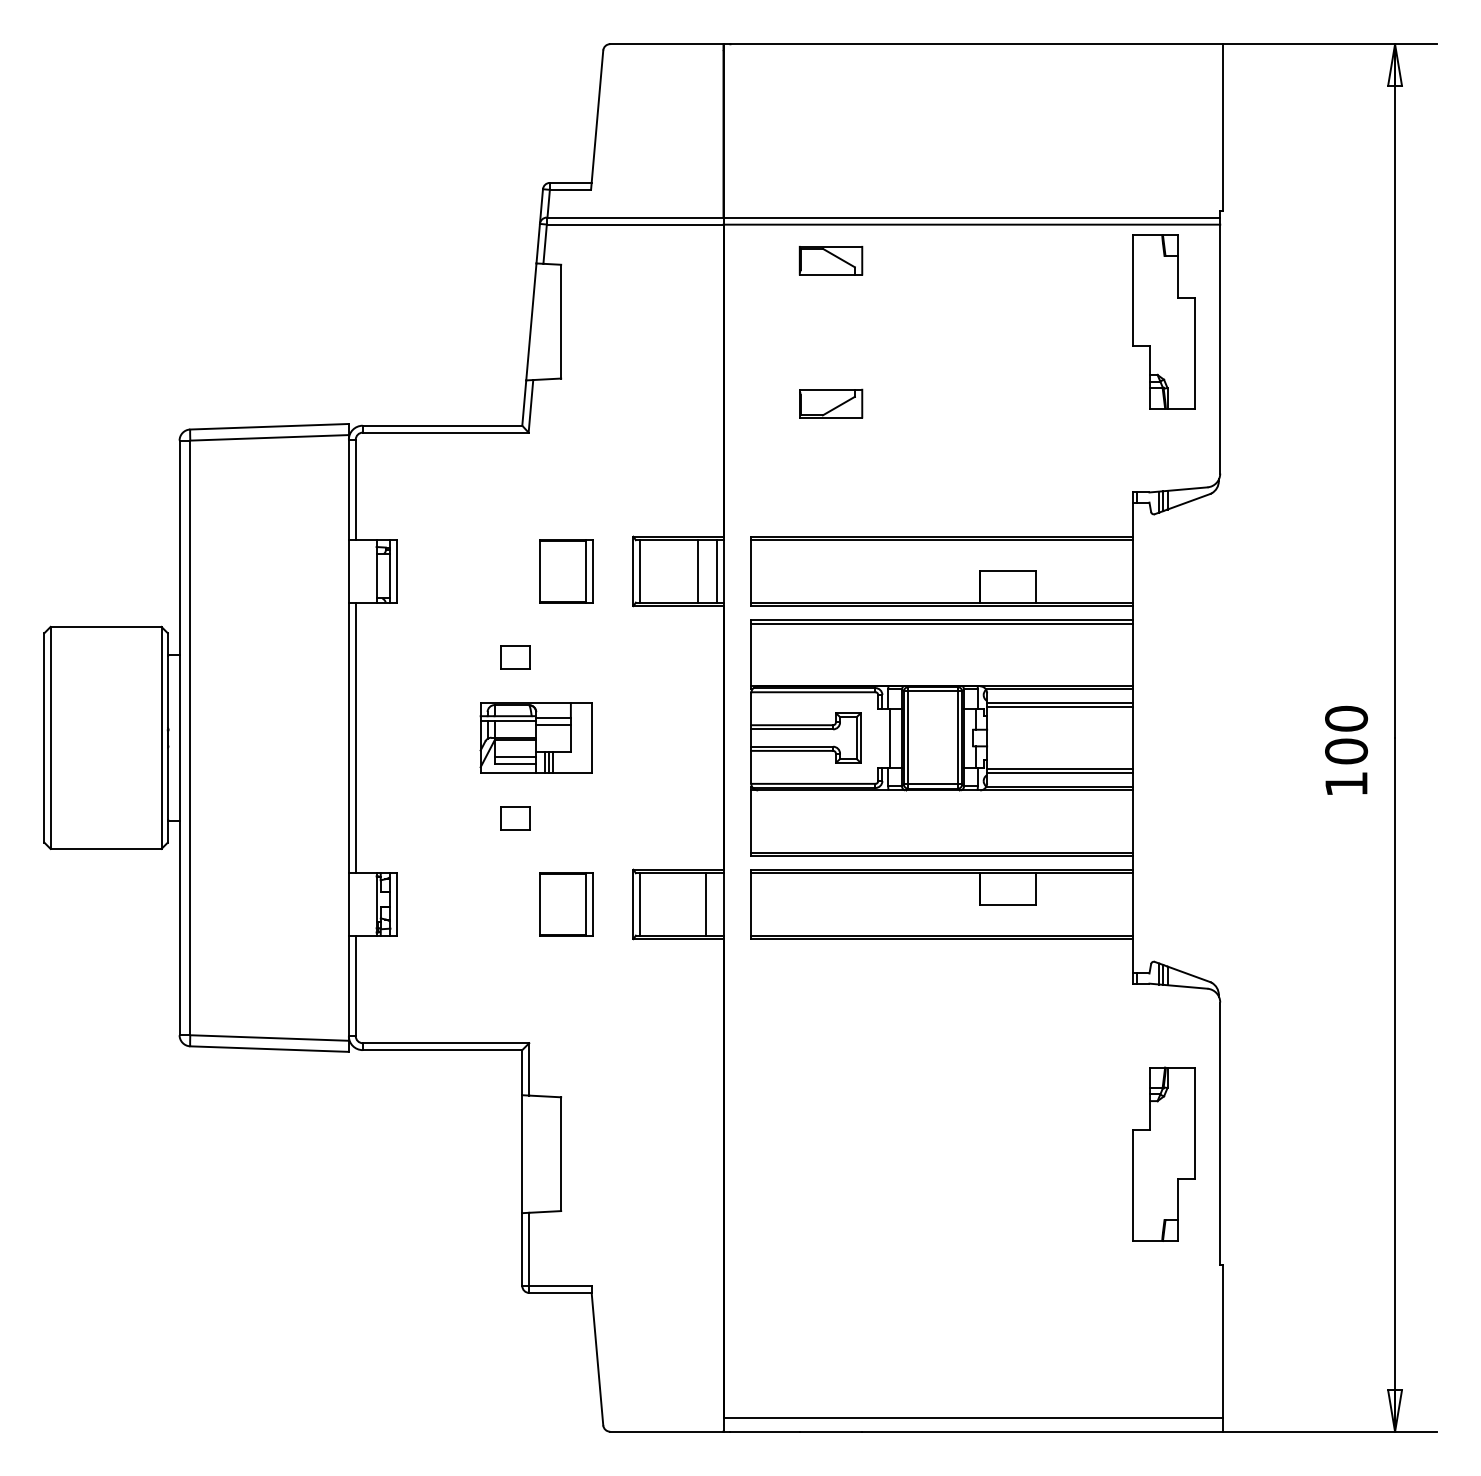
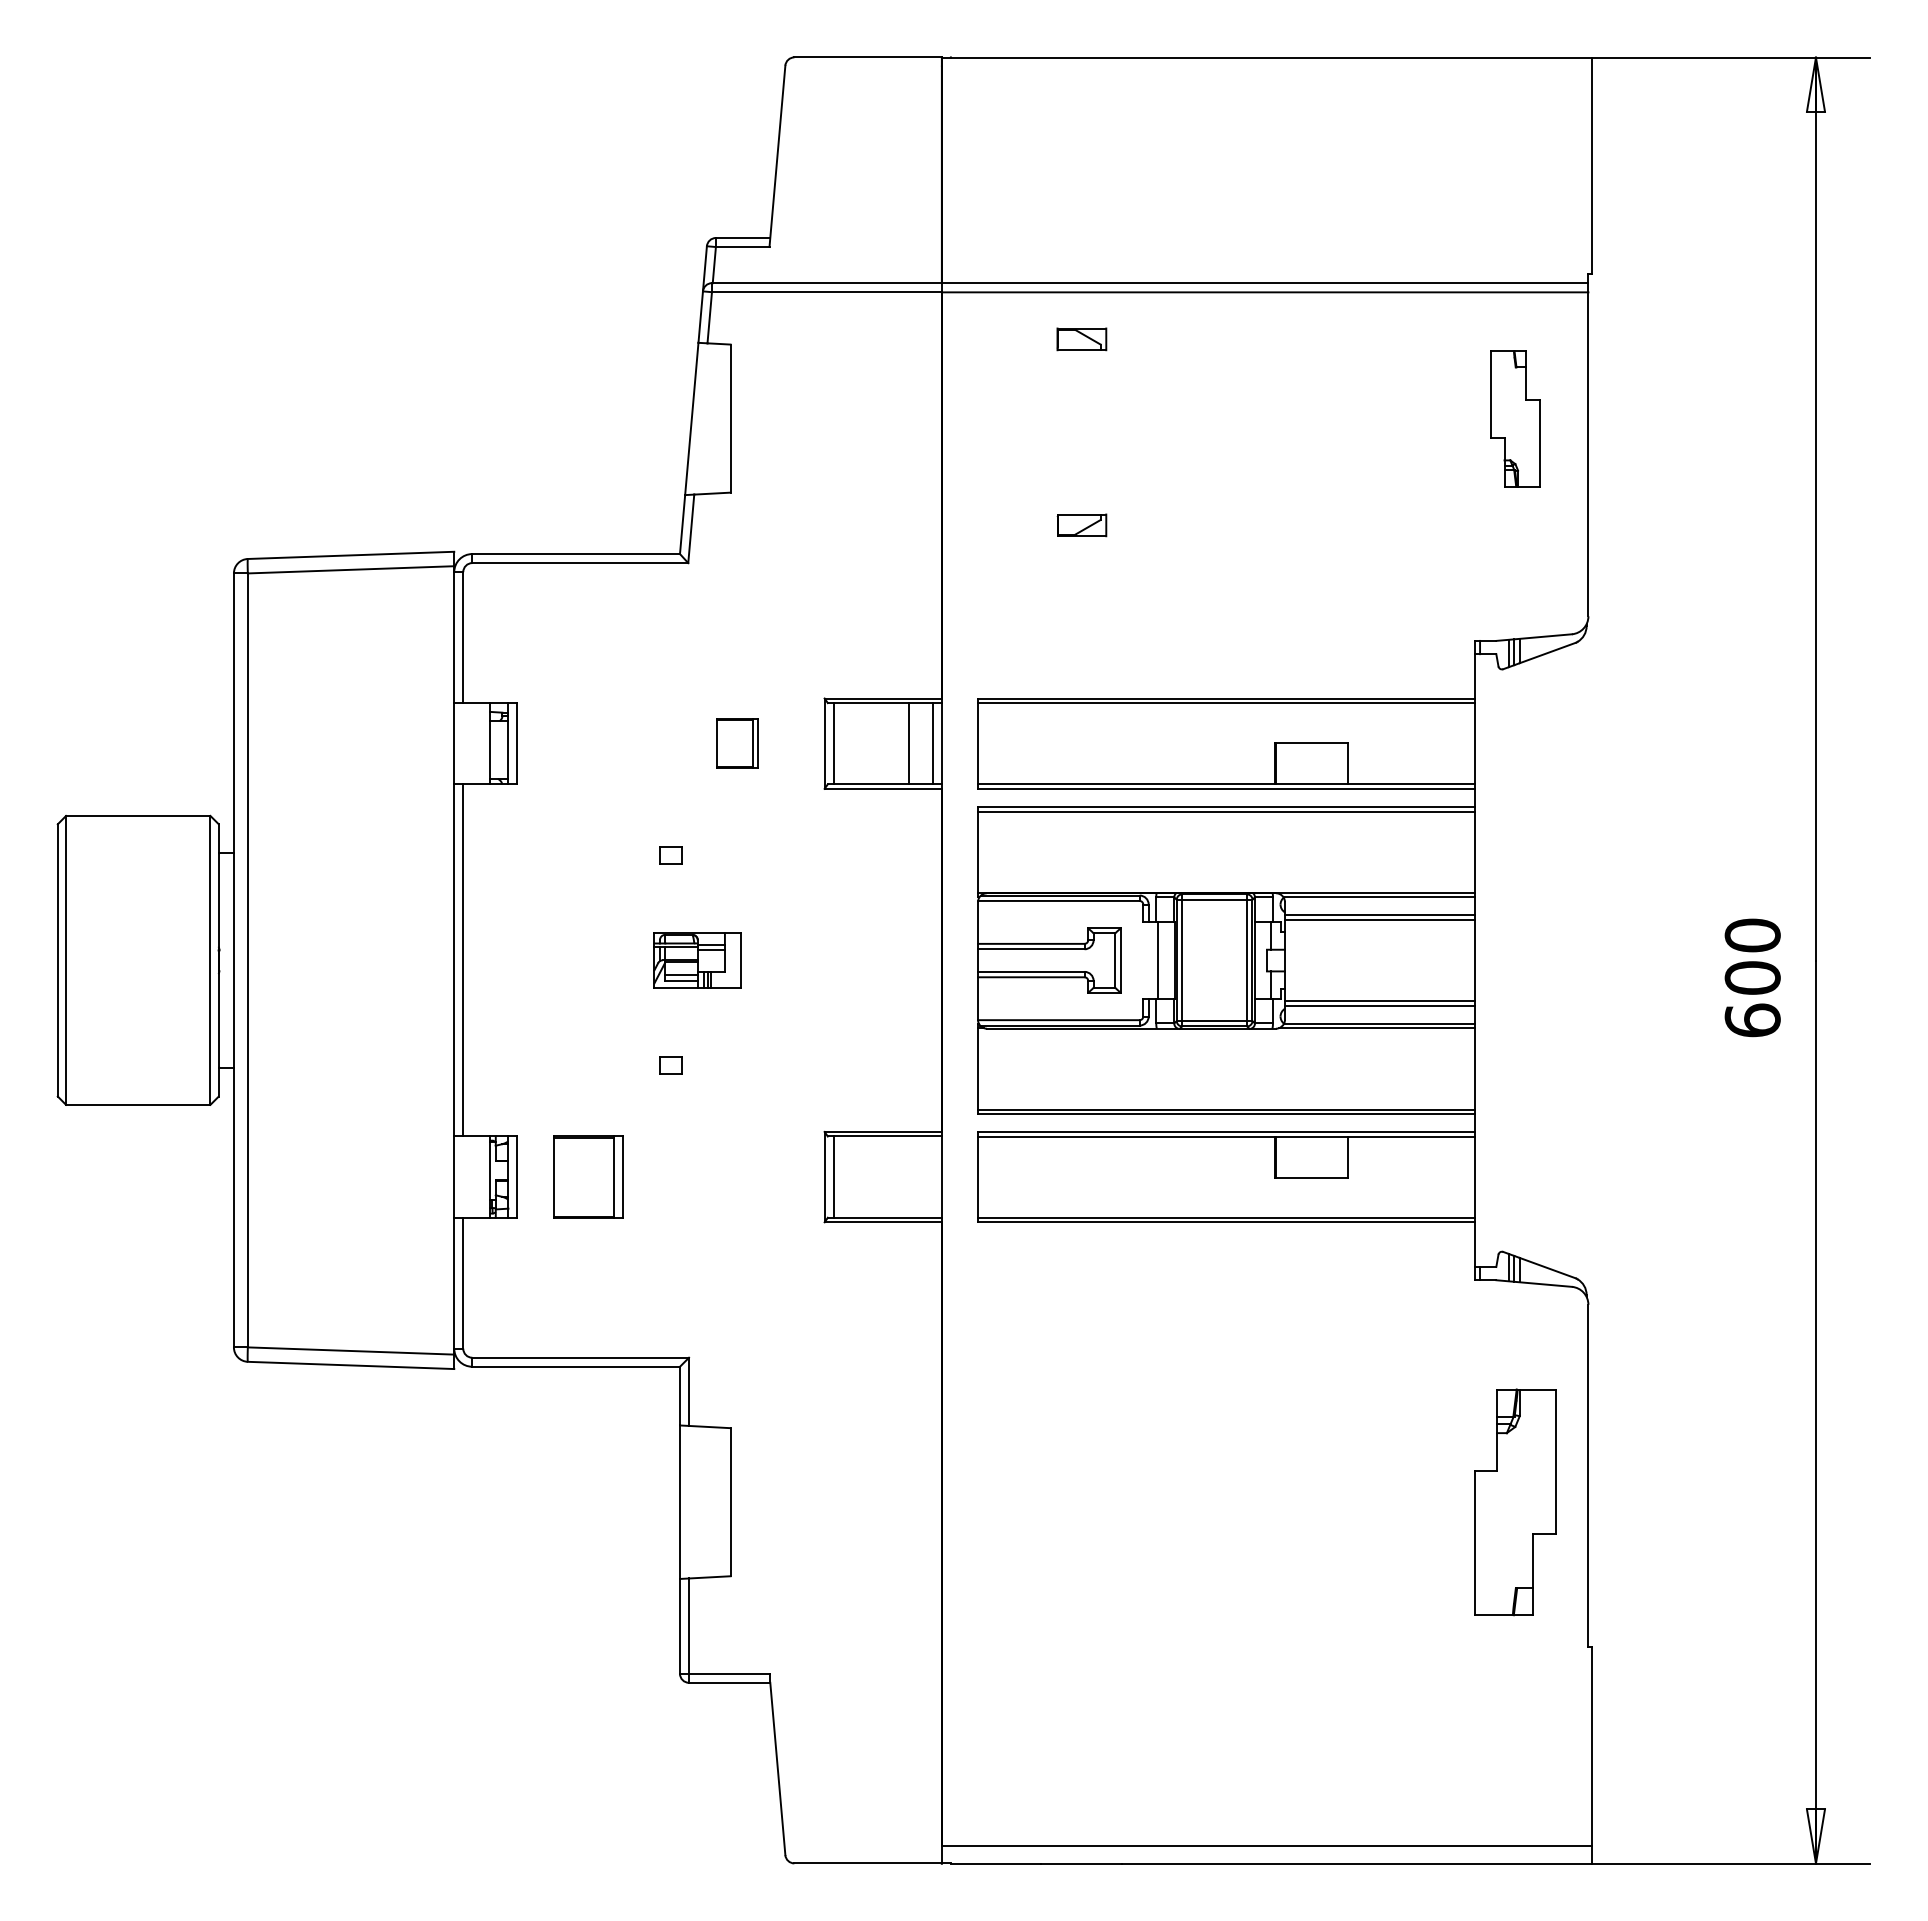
part: (830, 260) -> (1081, 339), size x0.6
part: (1164, 321) -> (1515, 418), size x0.6
part: (830, 403) -> (1081, 525), size x0.6
part: (566, 571) -> (737, 743), size x0.6
part: (515, 657) -> (670, 855), size x0.6
part: (535, 738) -> (697, 960), size x0.6
text: (1346, 784) -> (1752, 1020), 100 -> 600
part: (515, 818) -> (670, 1065), size x0.6
part: (566, 903) -> (588, 1176), moved
line: (705, 903) -> (918, 1176), removed

